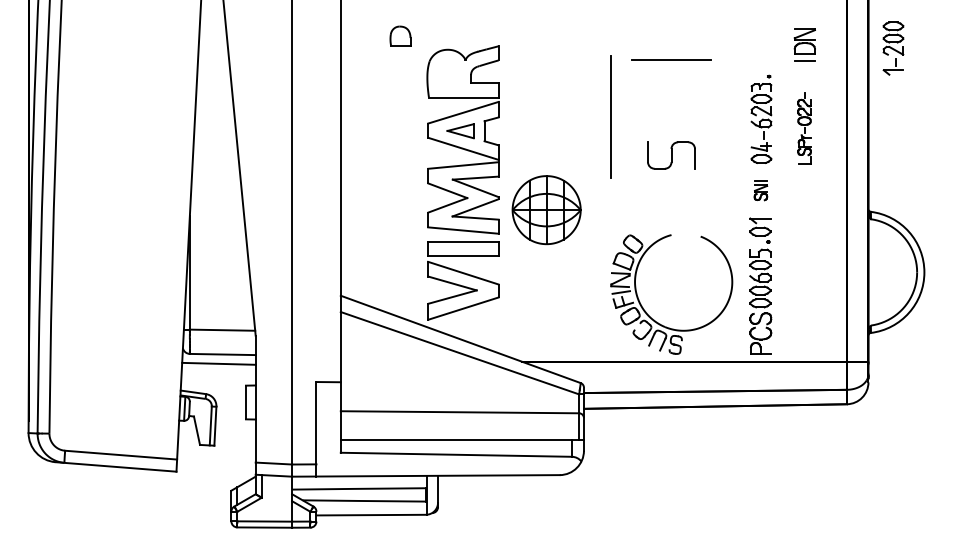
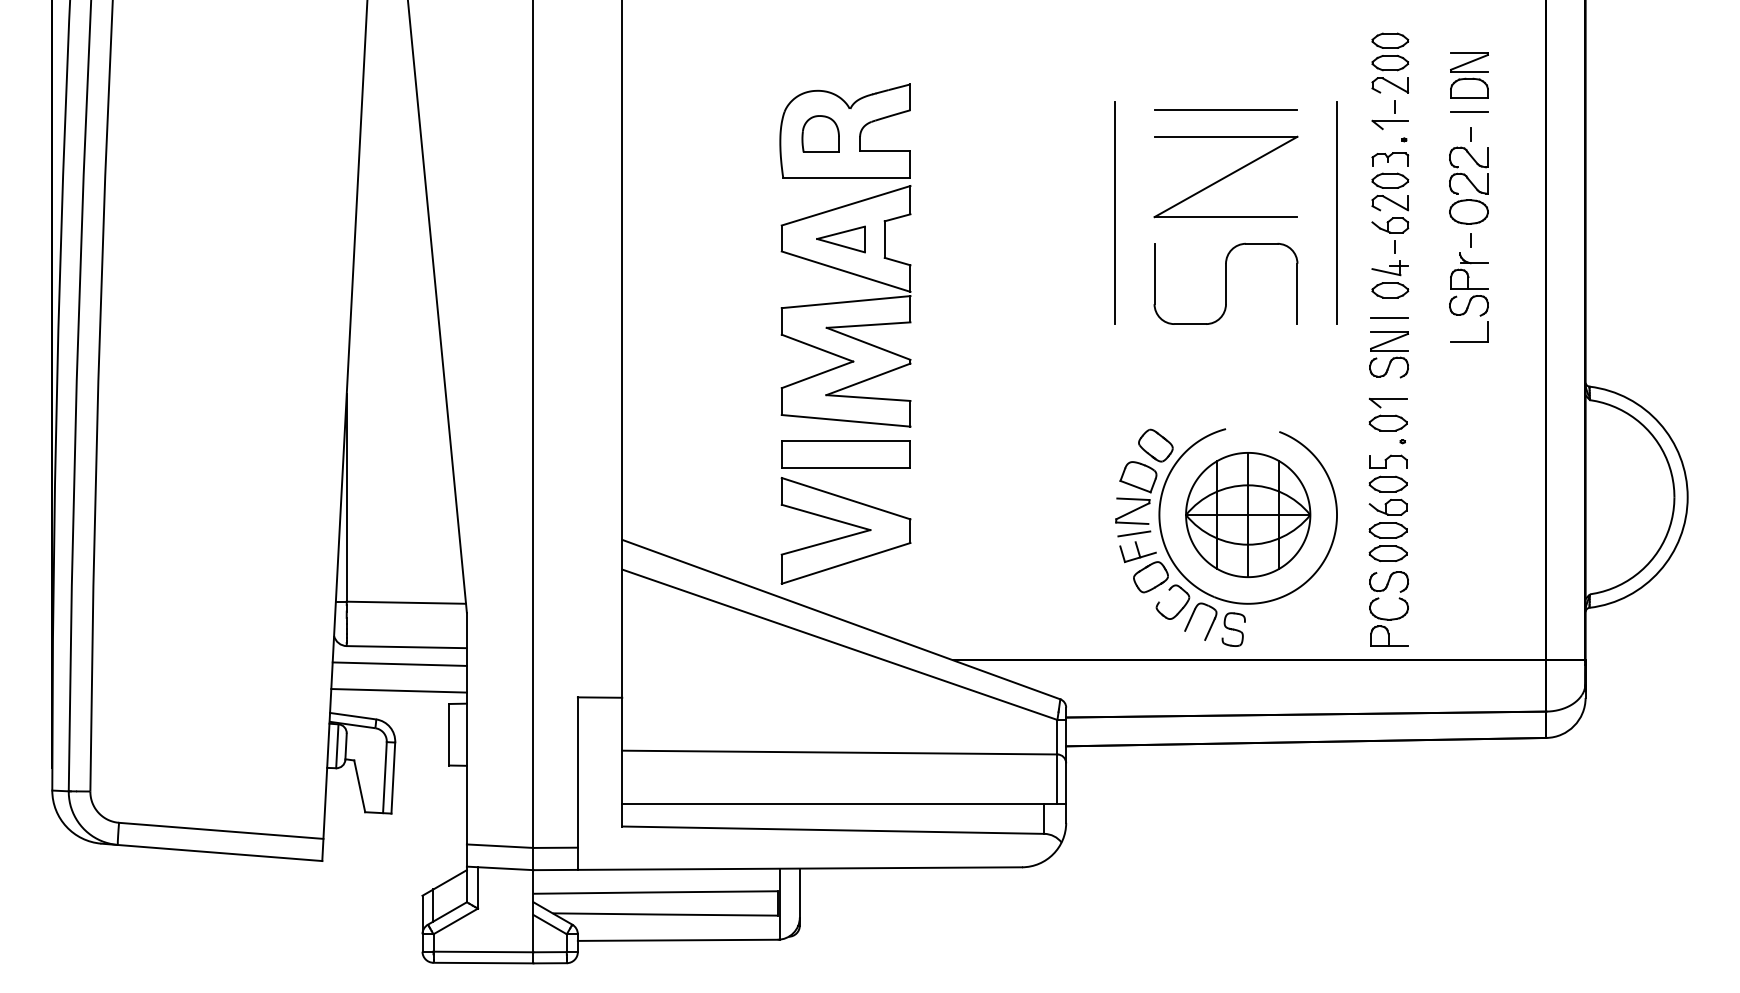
part: (400, 35) -> (820, 132), moved
part: (893, 48) -> (1390, 81), moved
part: (671, 96) -> (1225, 176), added
line: (732, 116) -> (1337, 212), added
part: (804, 128) -> (1468, 234), size x1.67
part: (671, 155) -> (1225, 283), size x1.67
part: (760, 190) -> (1388, 347), size x1.67
part: (546, 210) -> (1247, 515), moved
line: (218, 378) -> (398, 690), added

